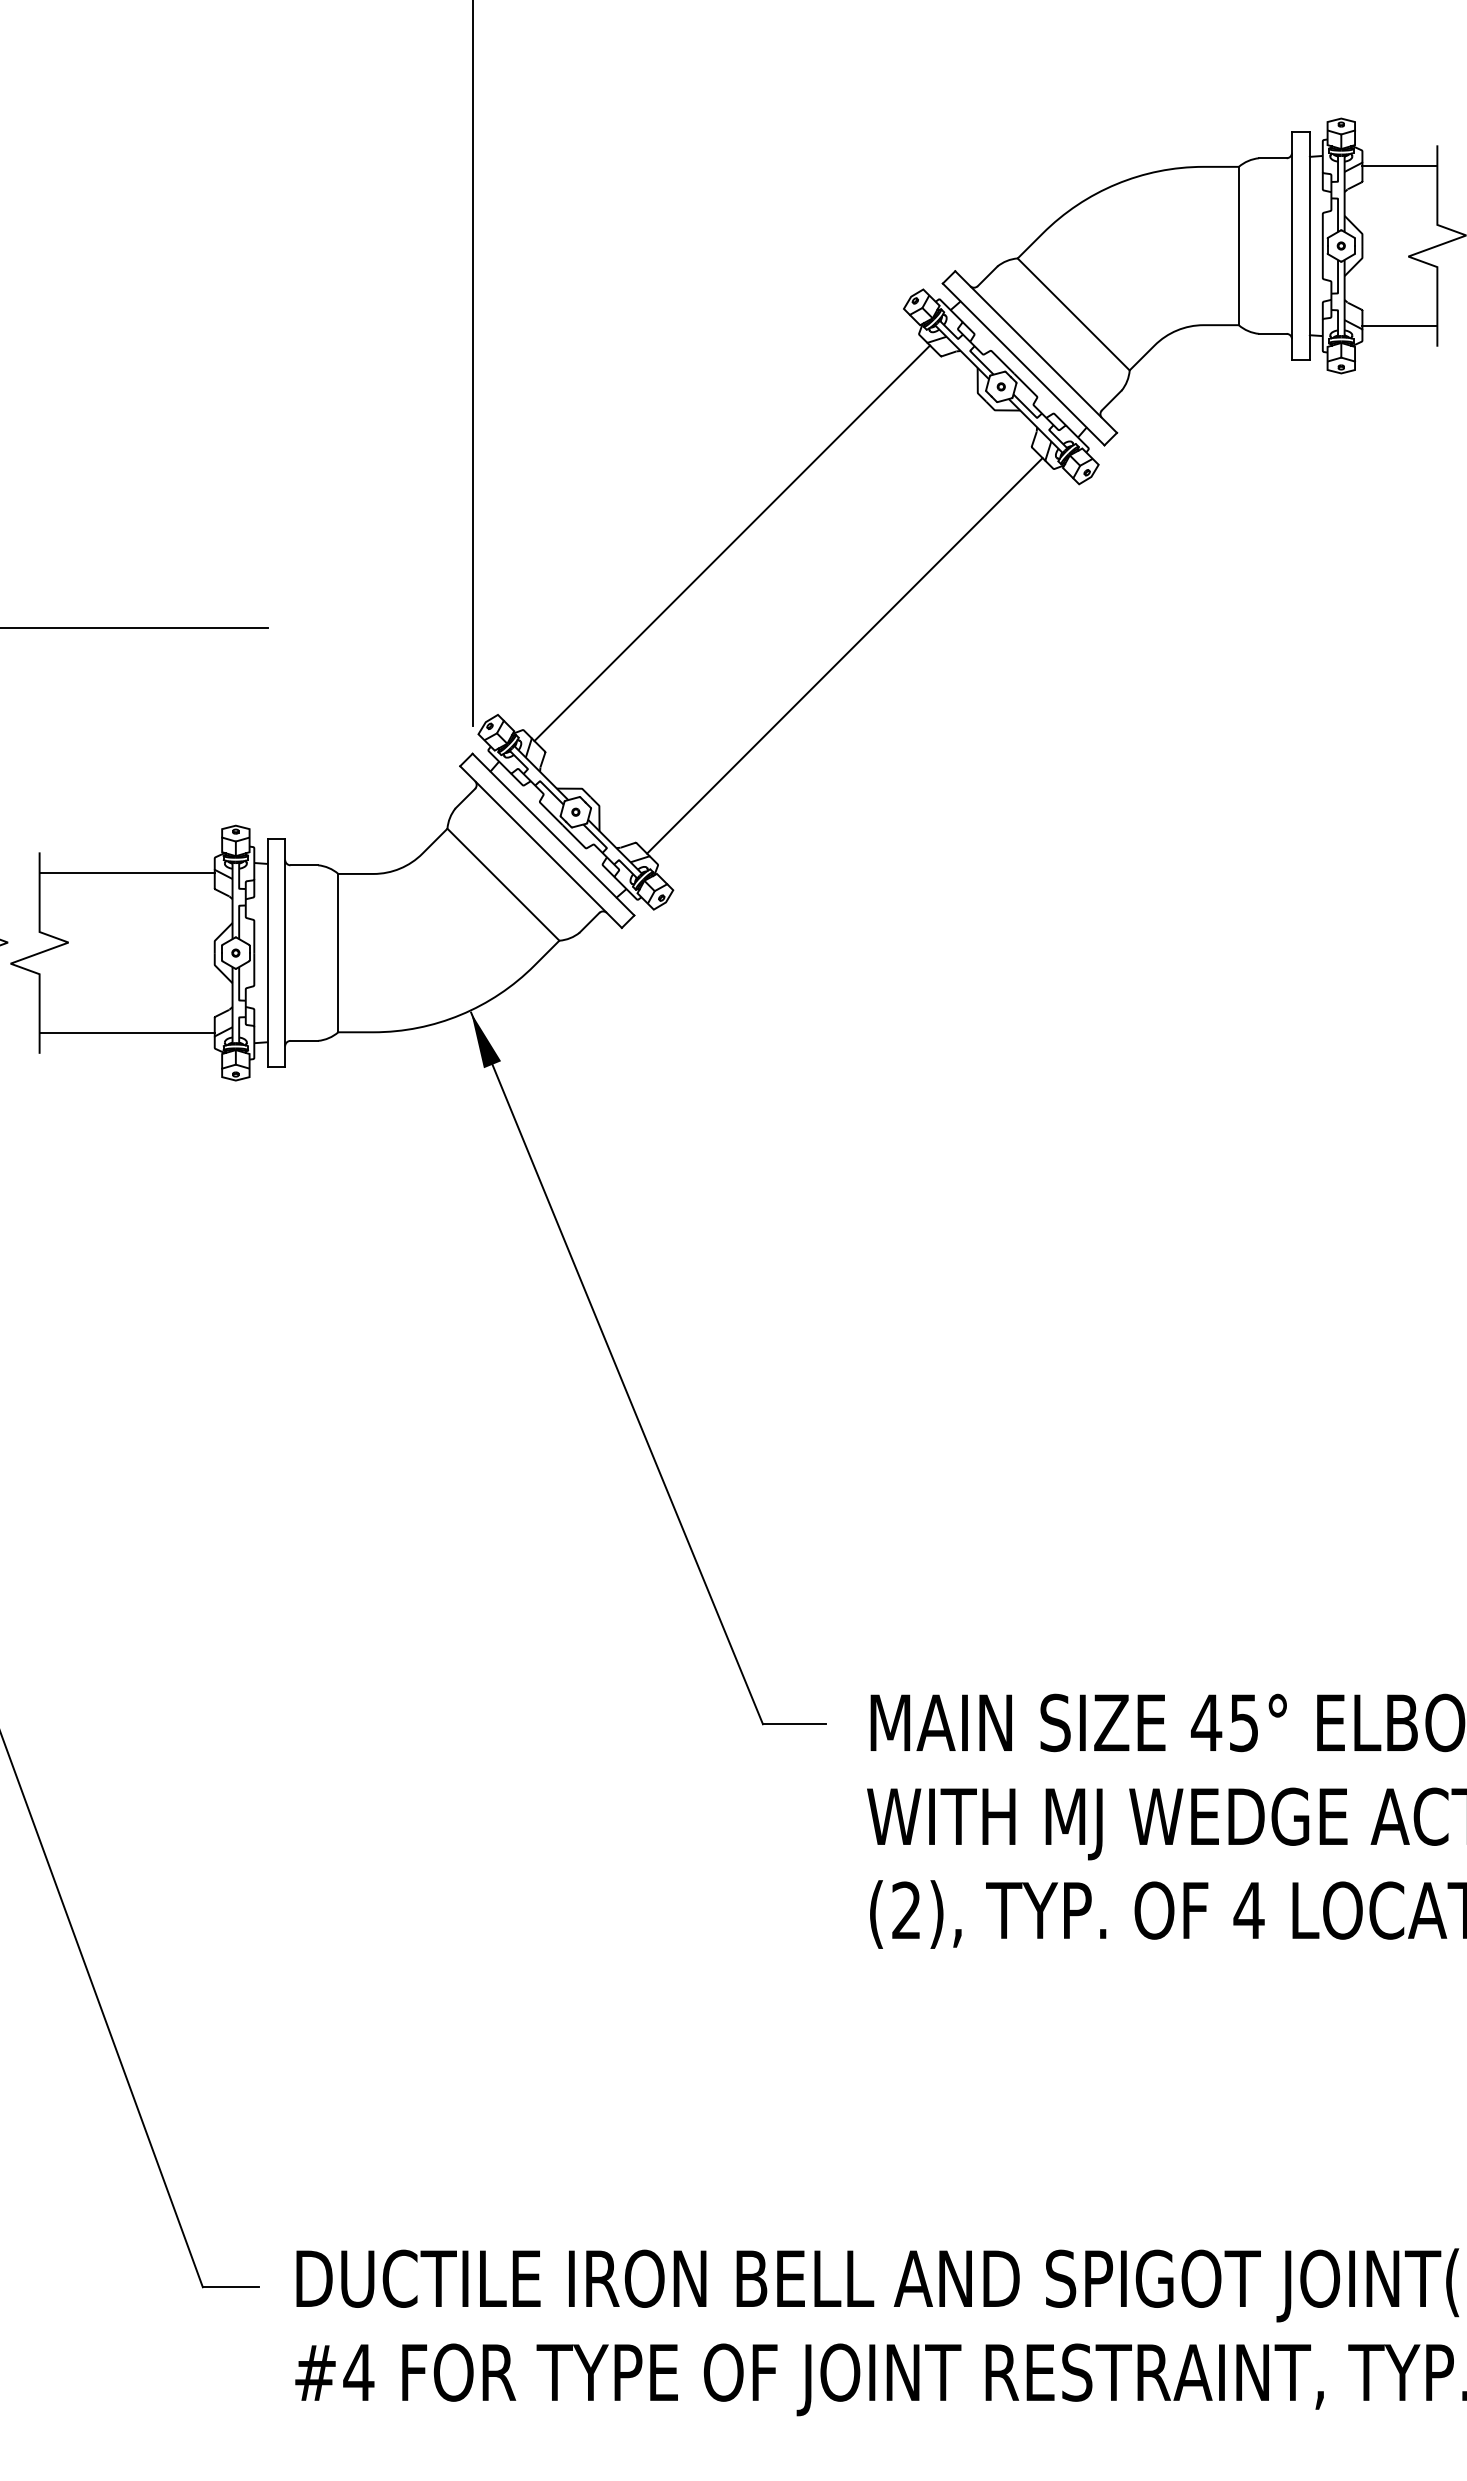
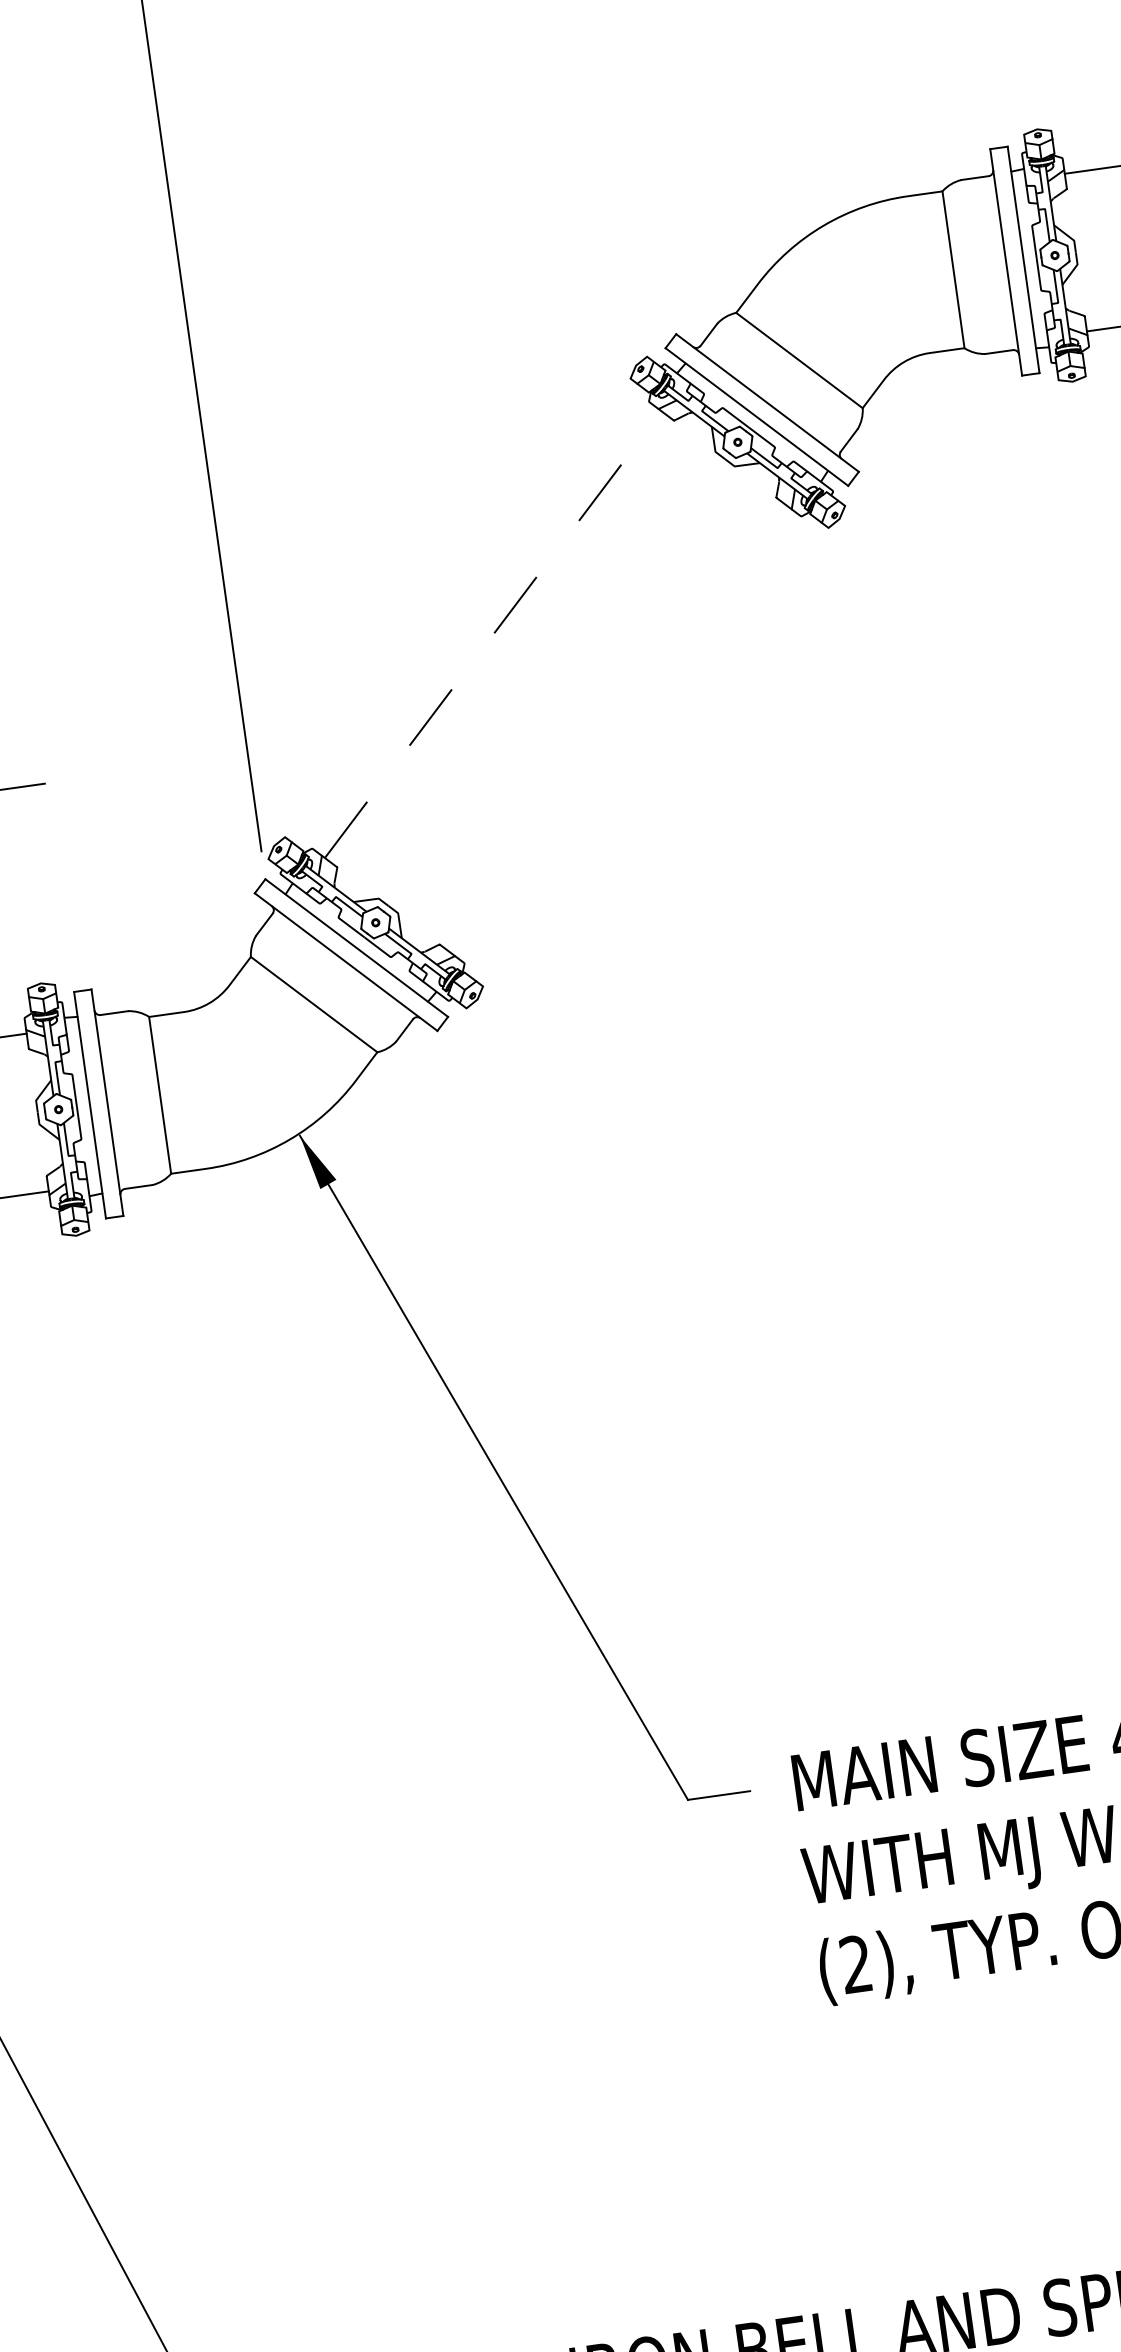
line: (732, 543) -> (493, 634), solid -> dashed
line: (844, 655) -> (619, 730), removed

